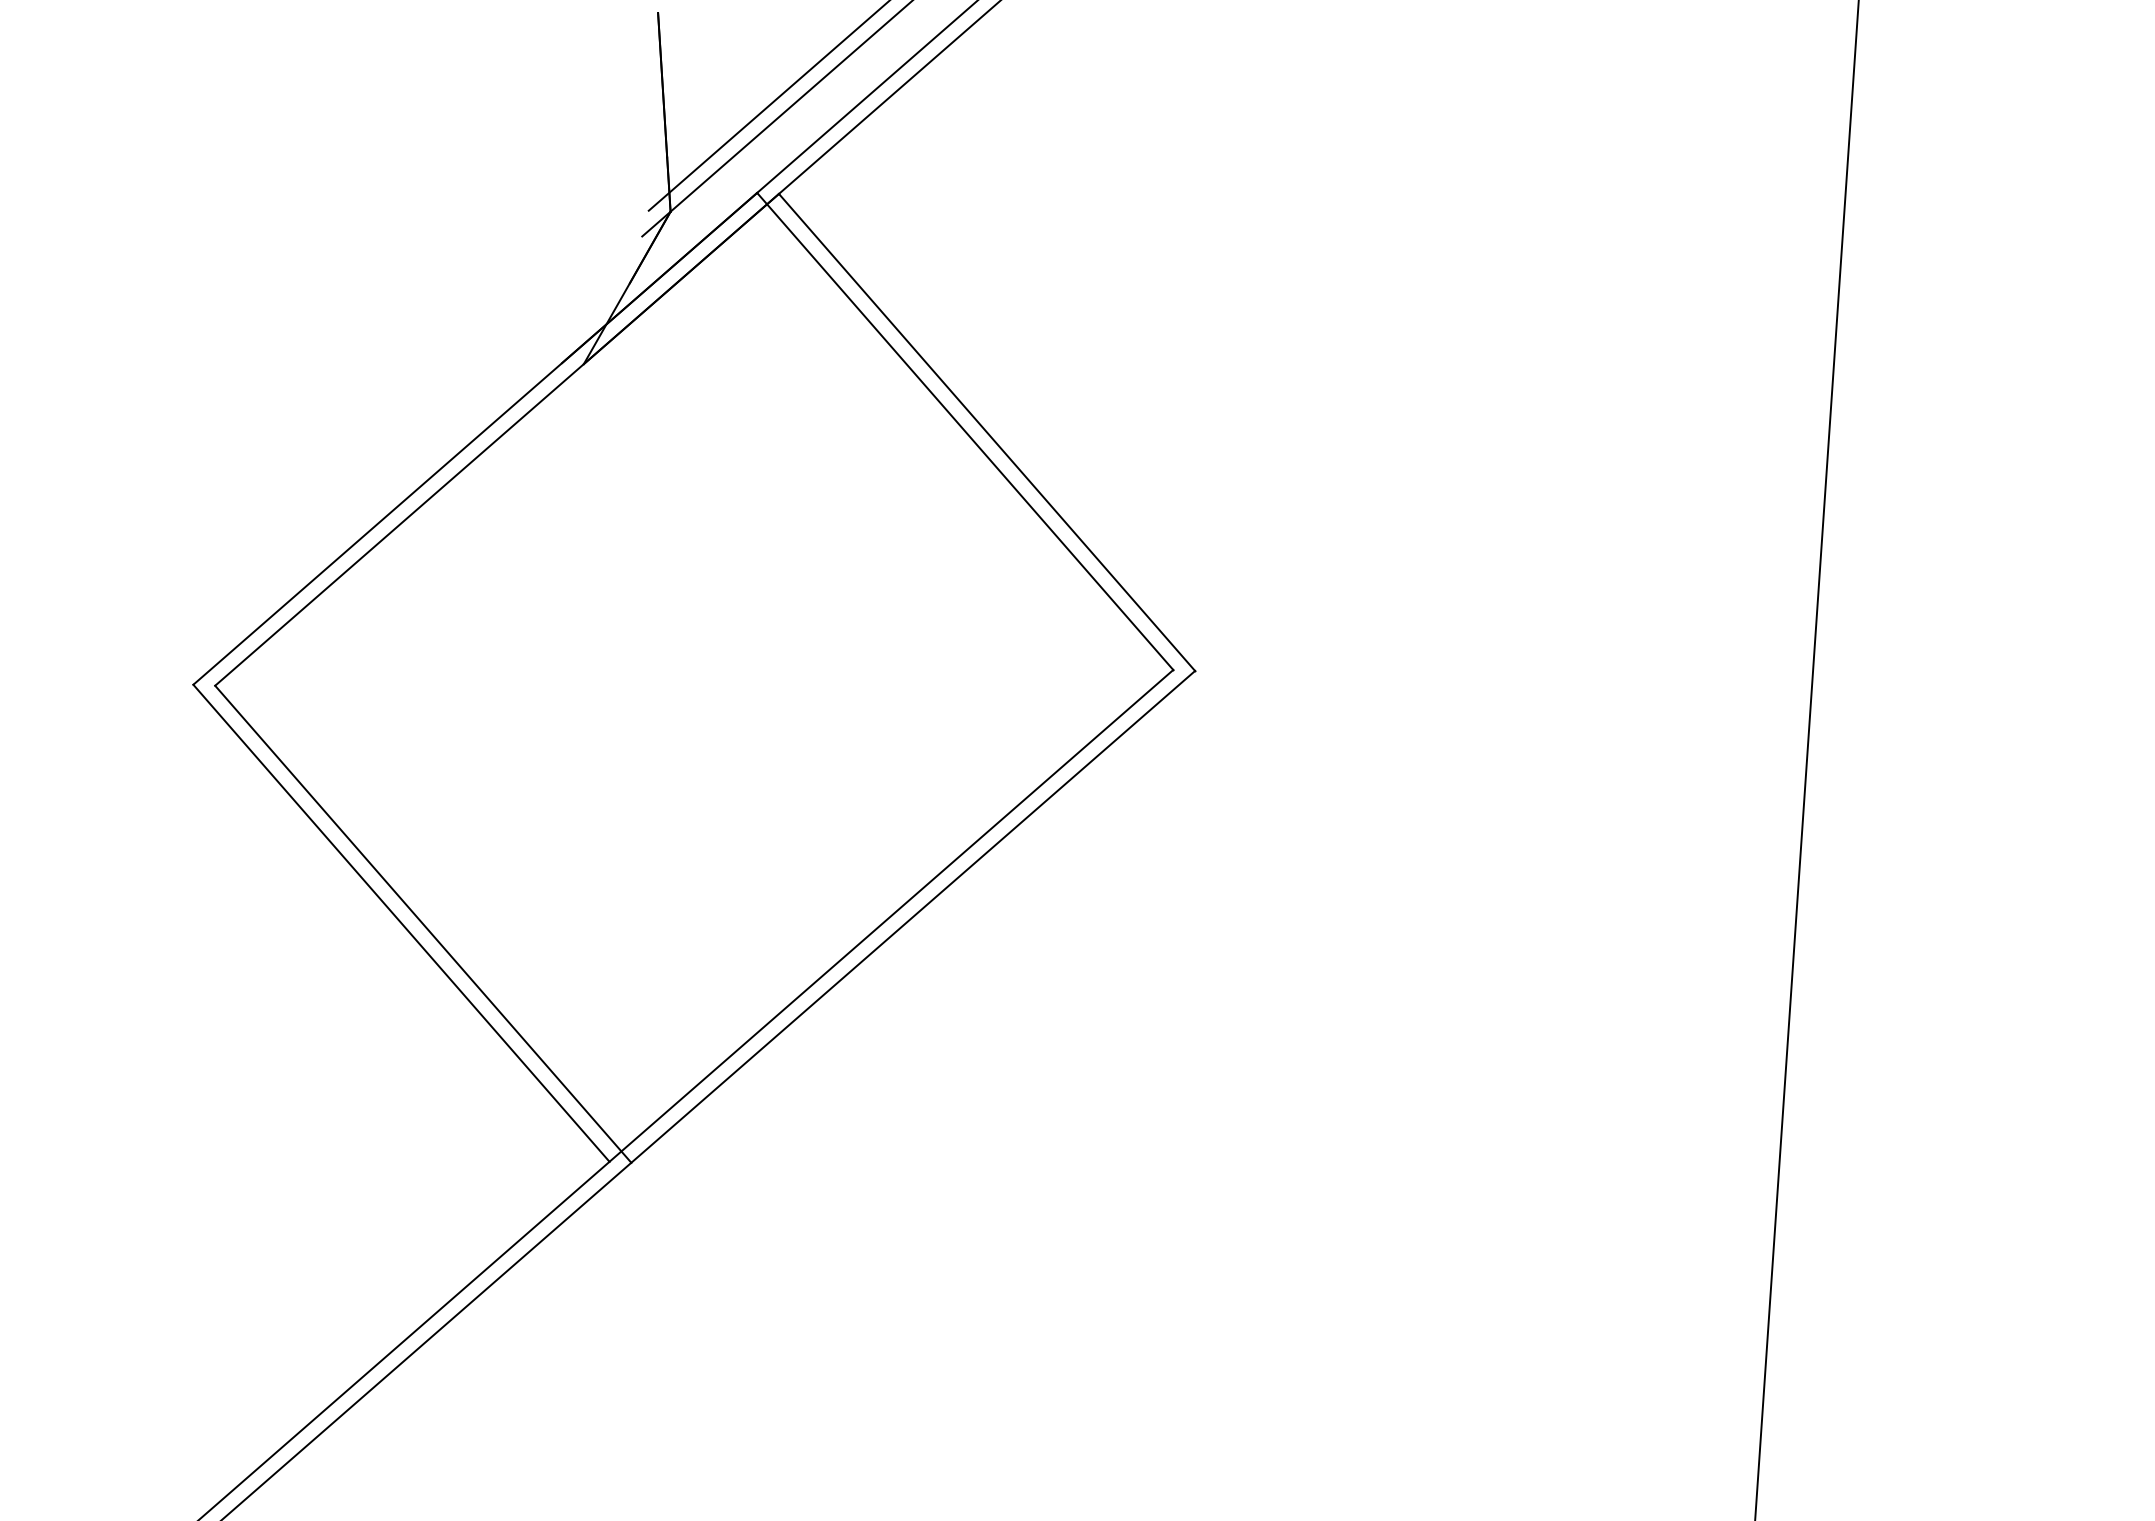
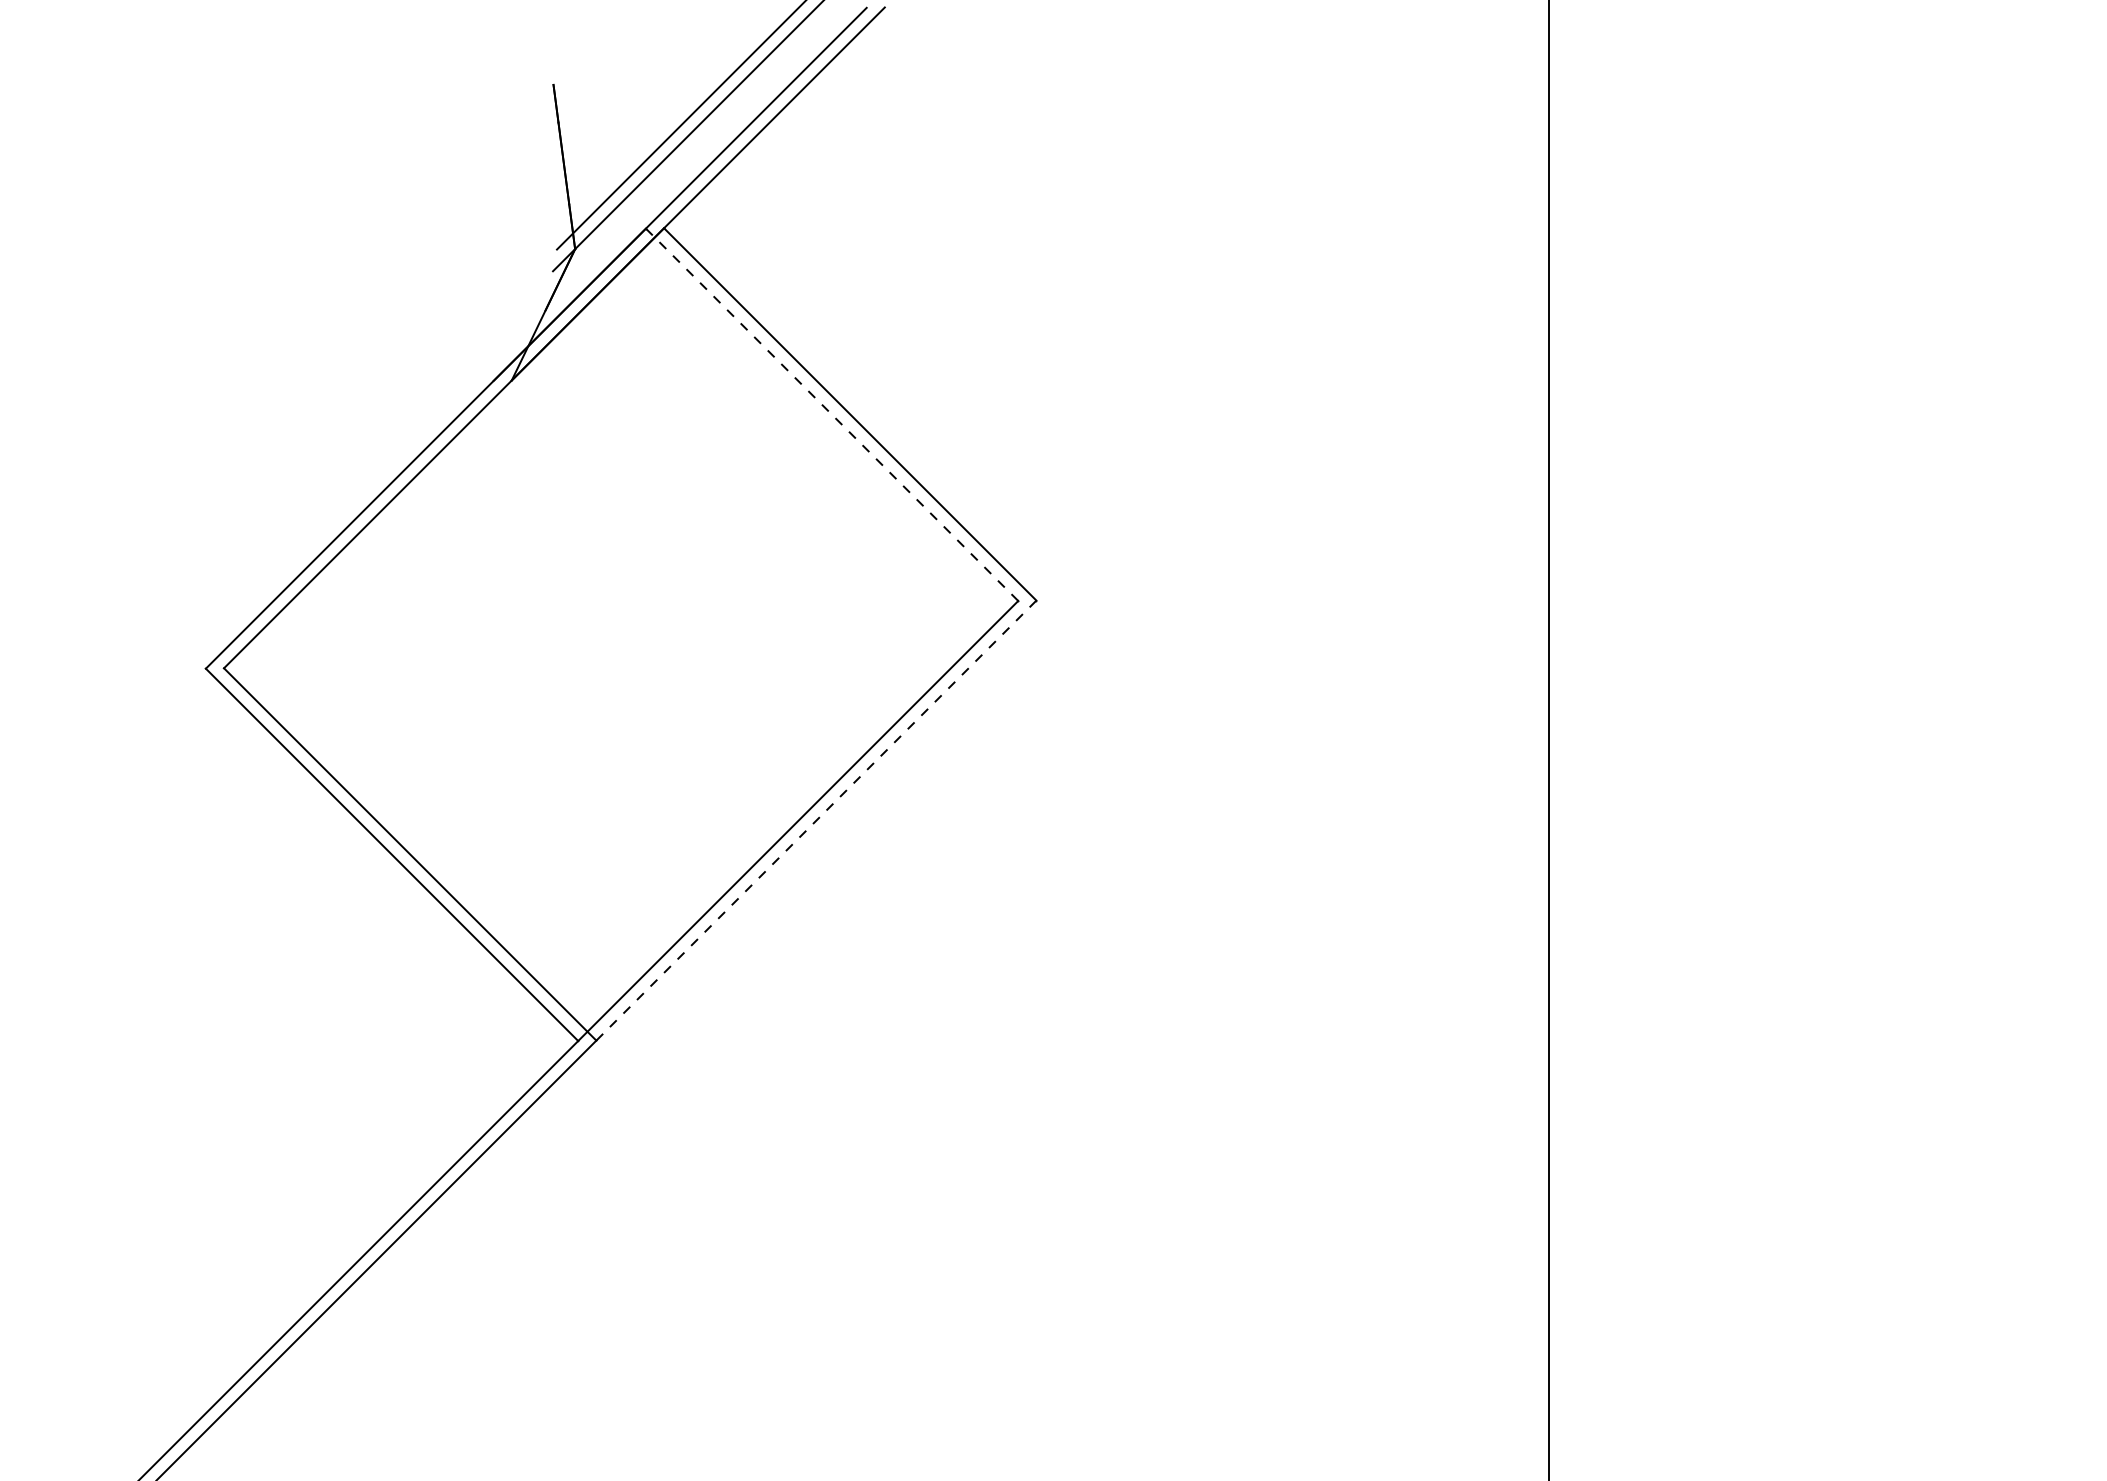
line: (964, 431) -> (831, 414), solid -> dashed
line: (913, 916) -> (816, 820), solid -> dashed

